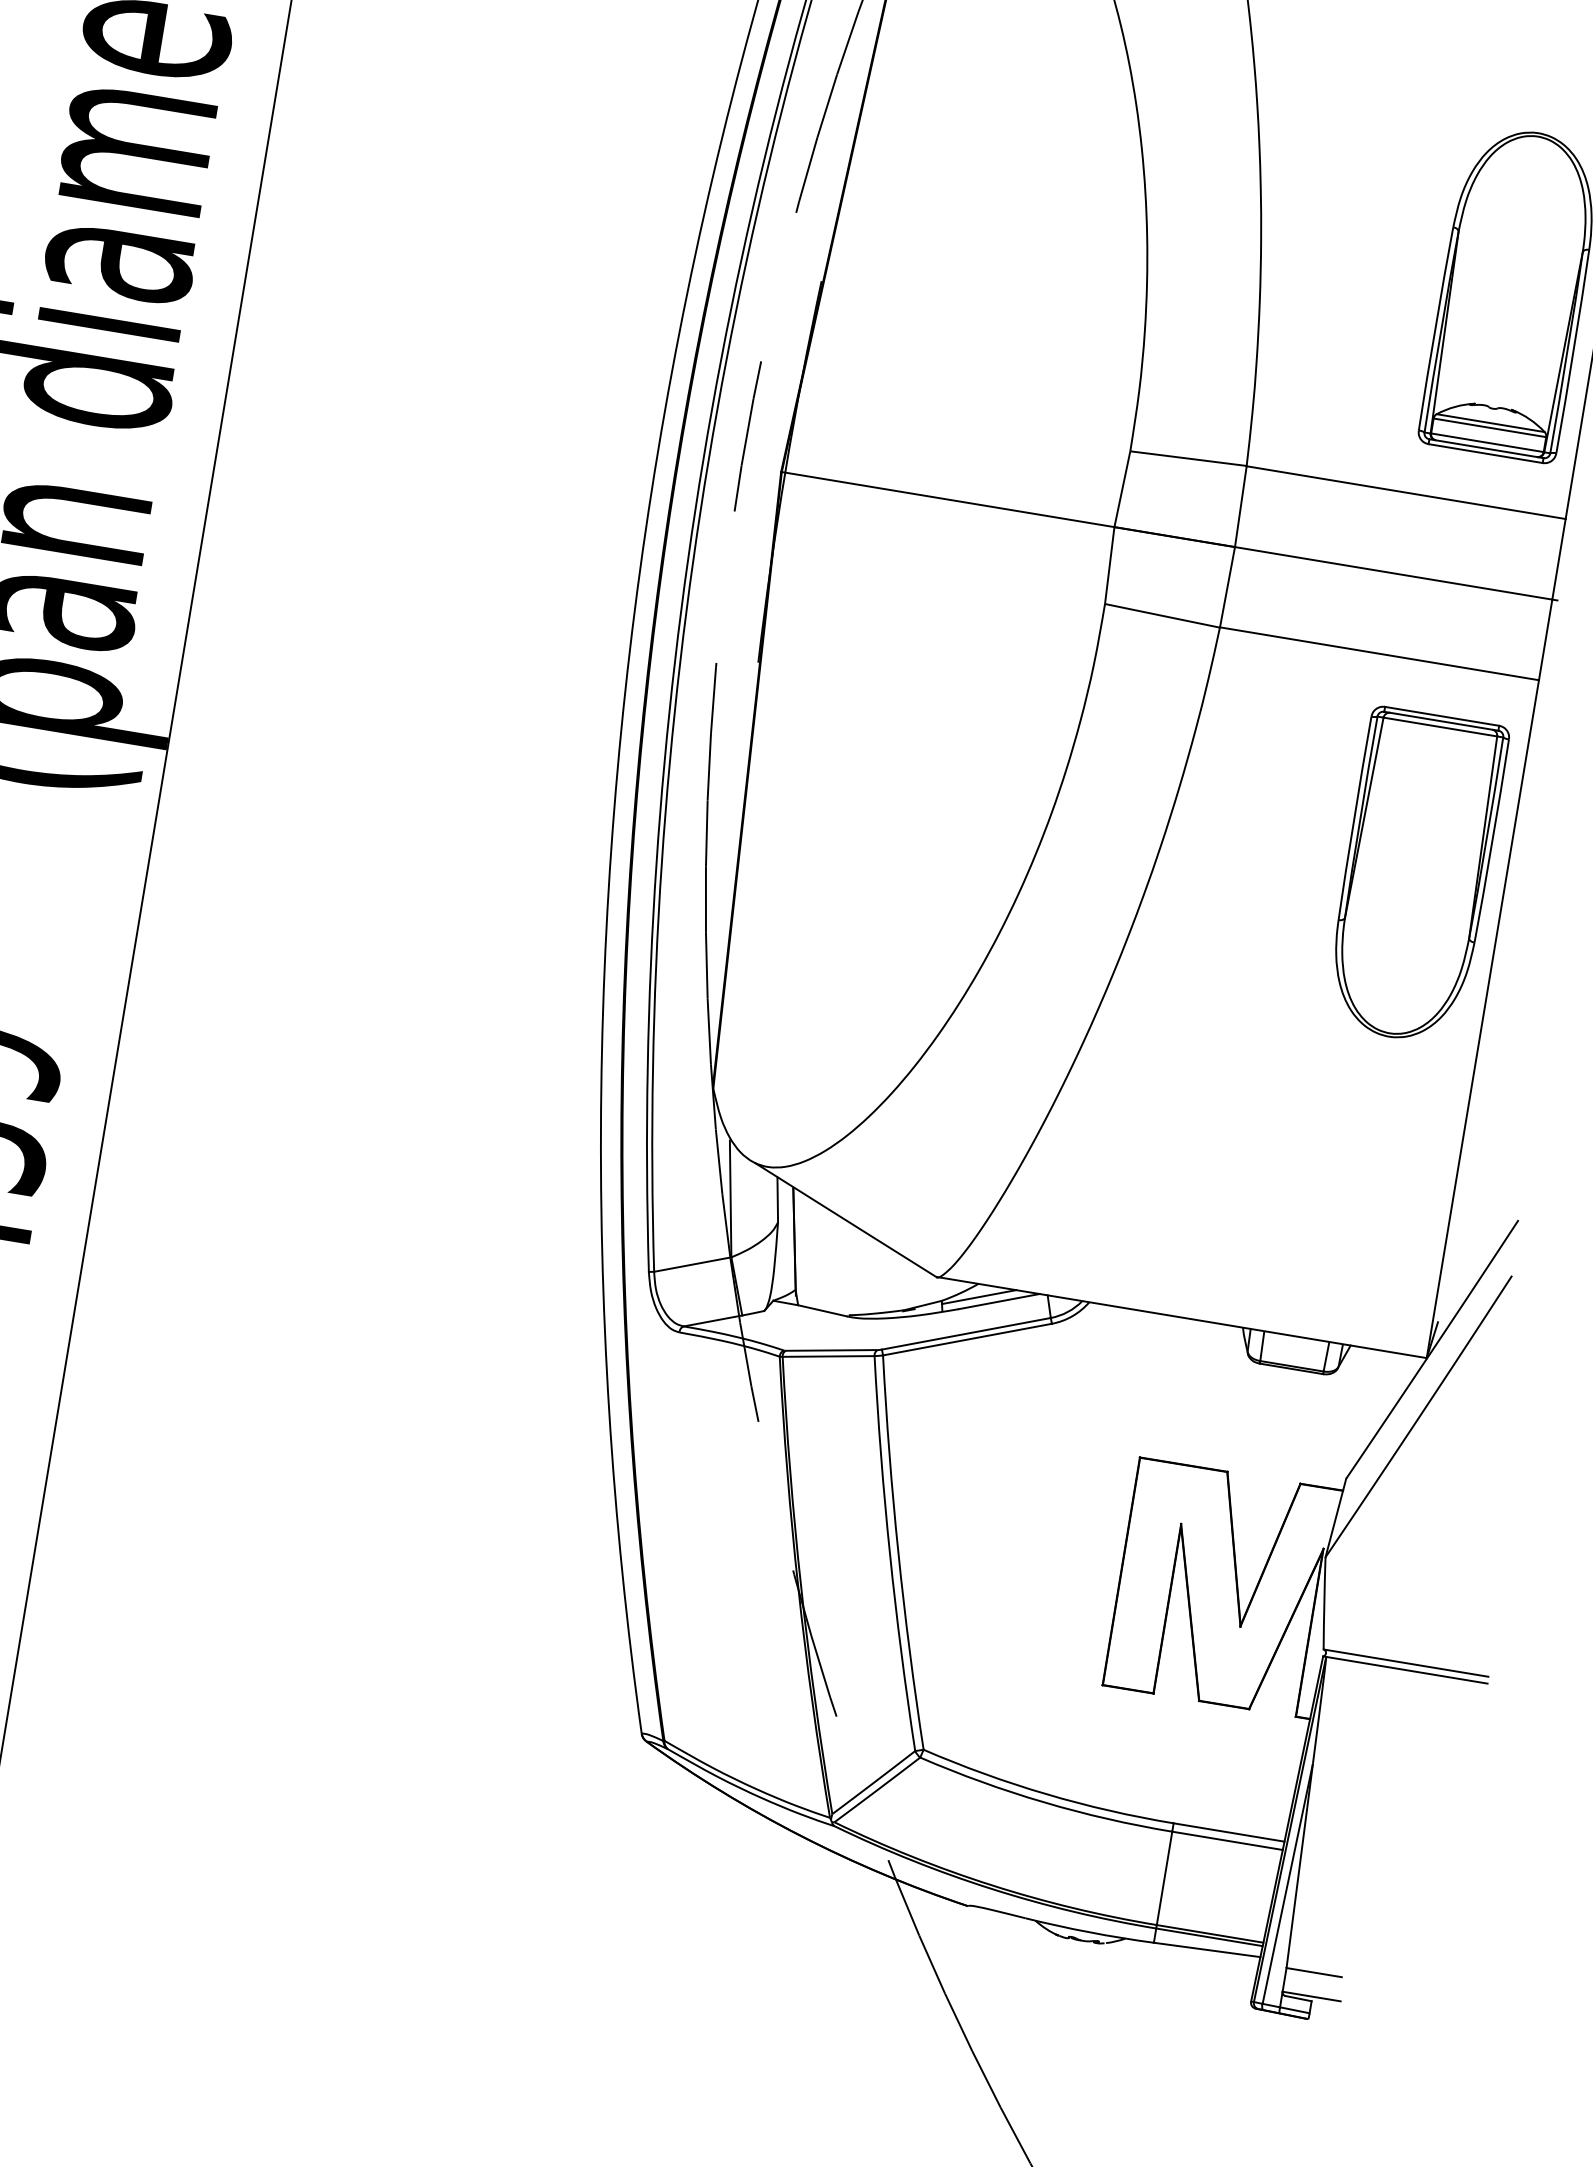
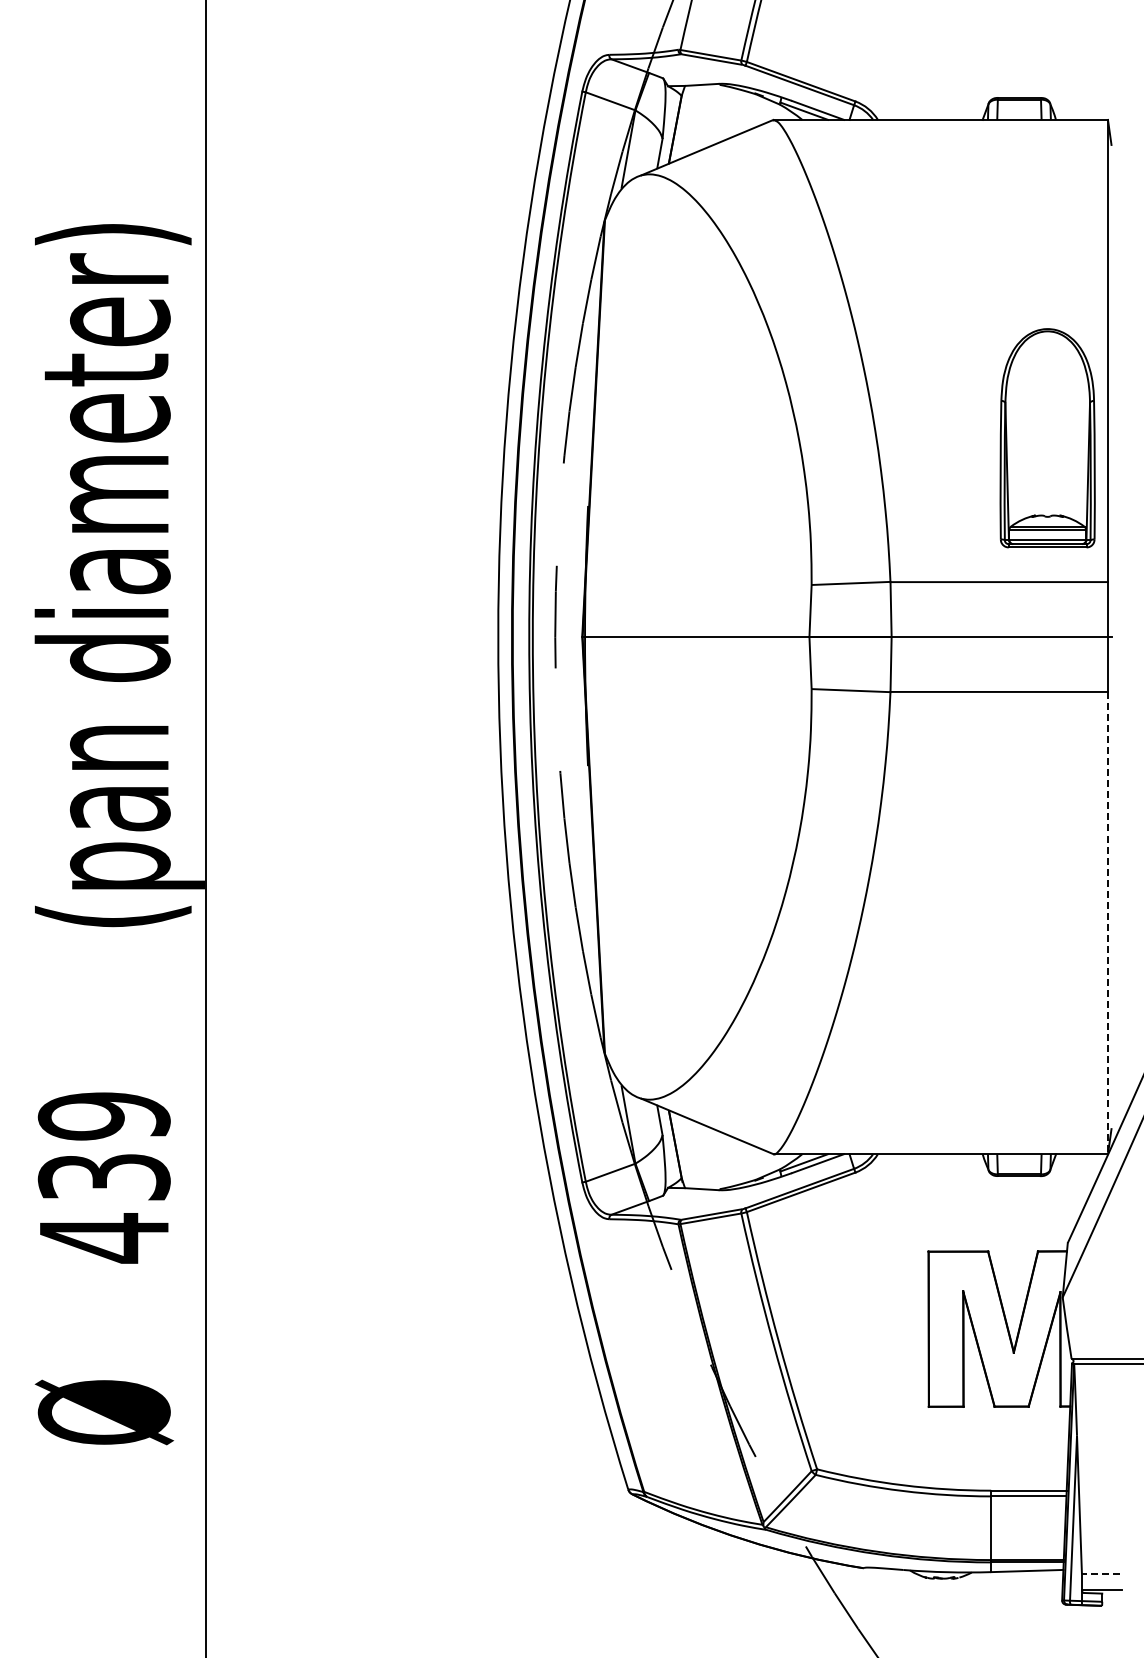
part: (1415, 876) -> (1047, 835), removed
line: (1482, 1019) -> (1107, 923), solid -> dashed
line: (1313, 1972) -> (1100, 1574), solid -> dashed

